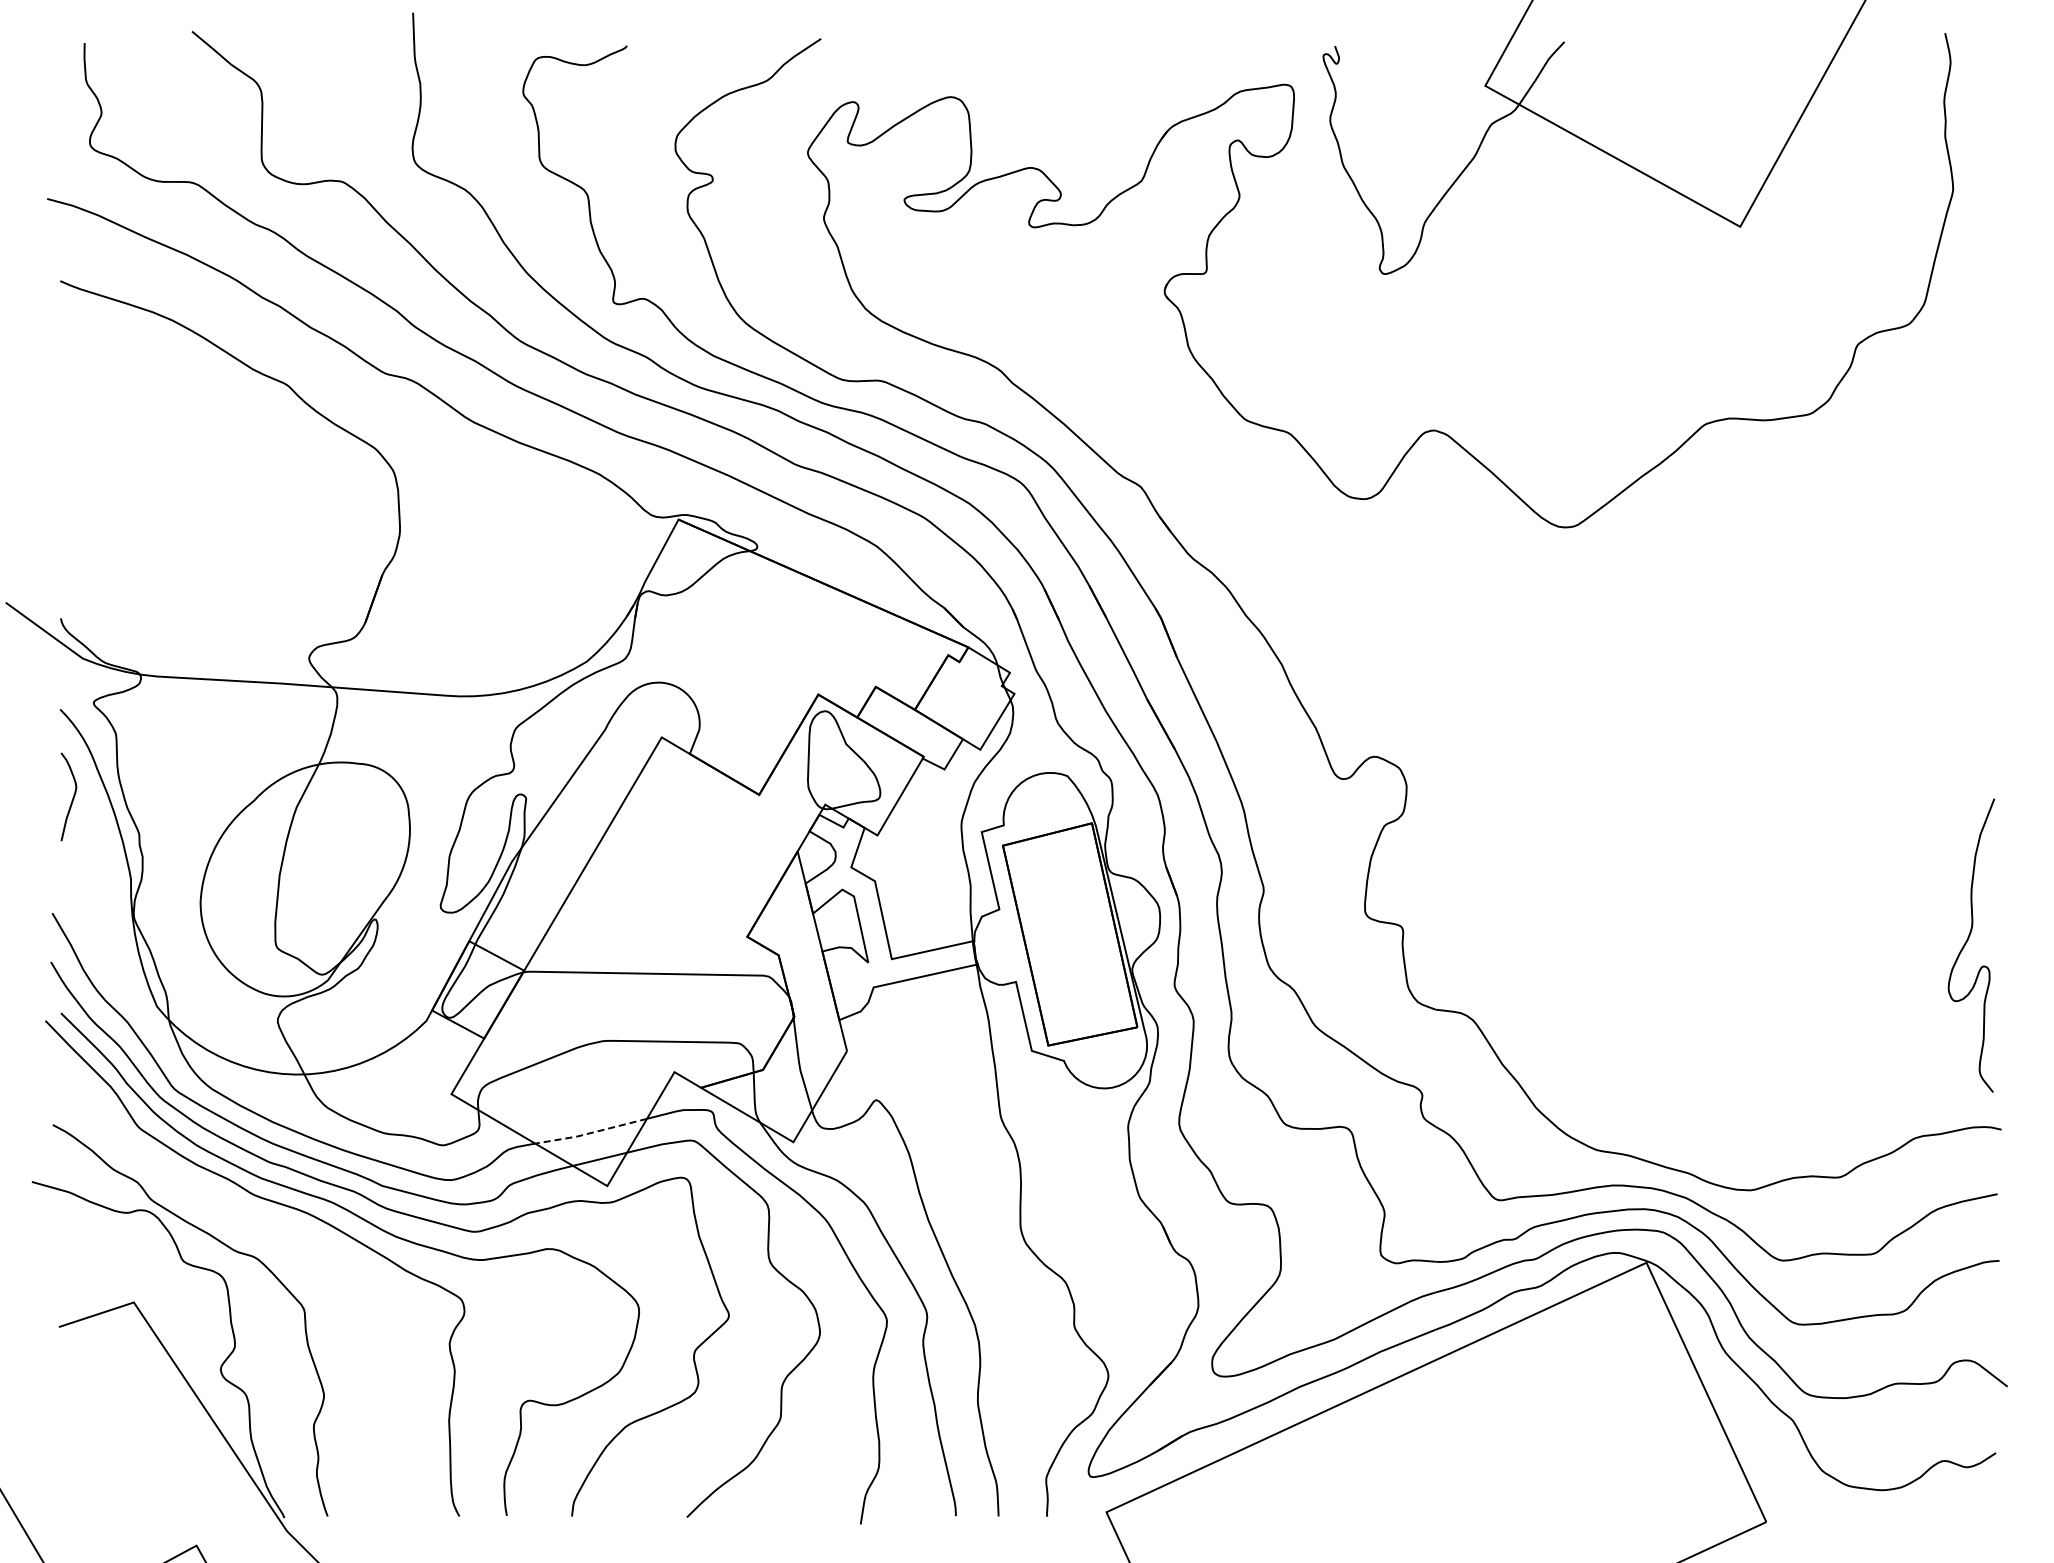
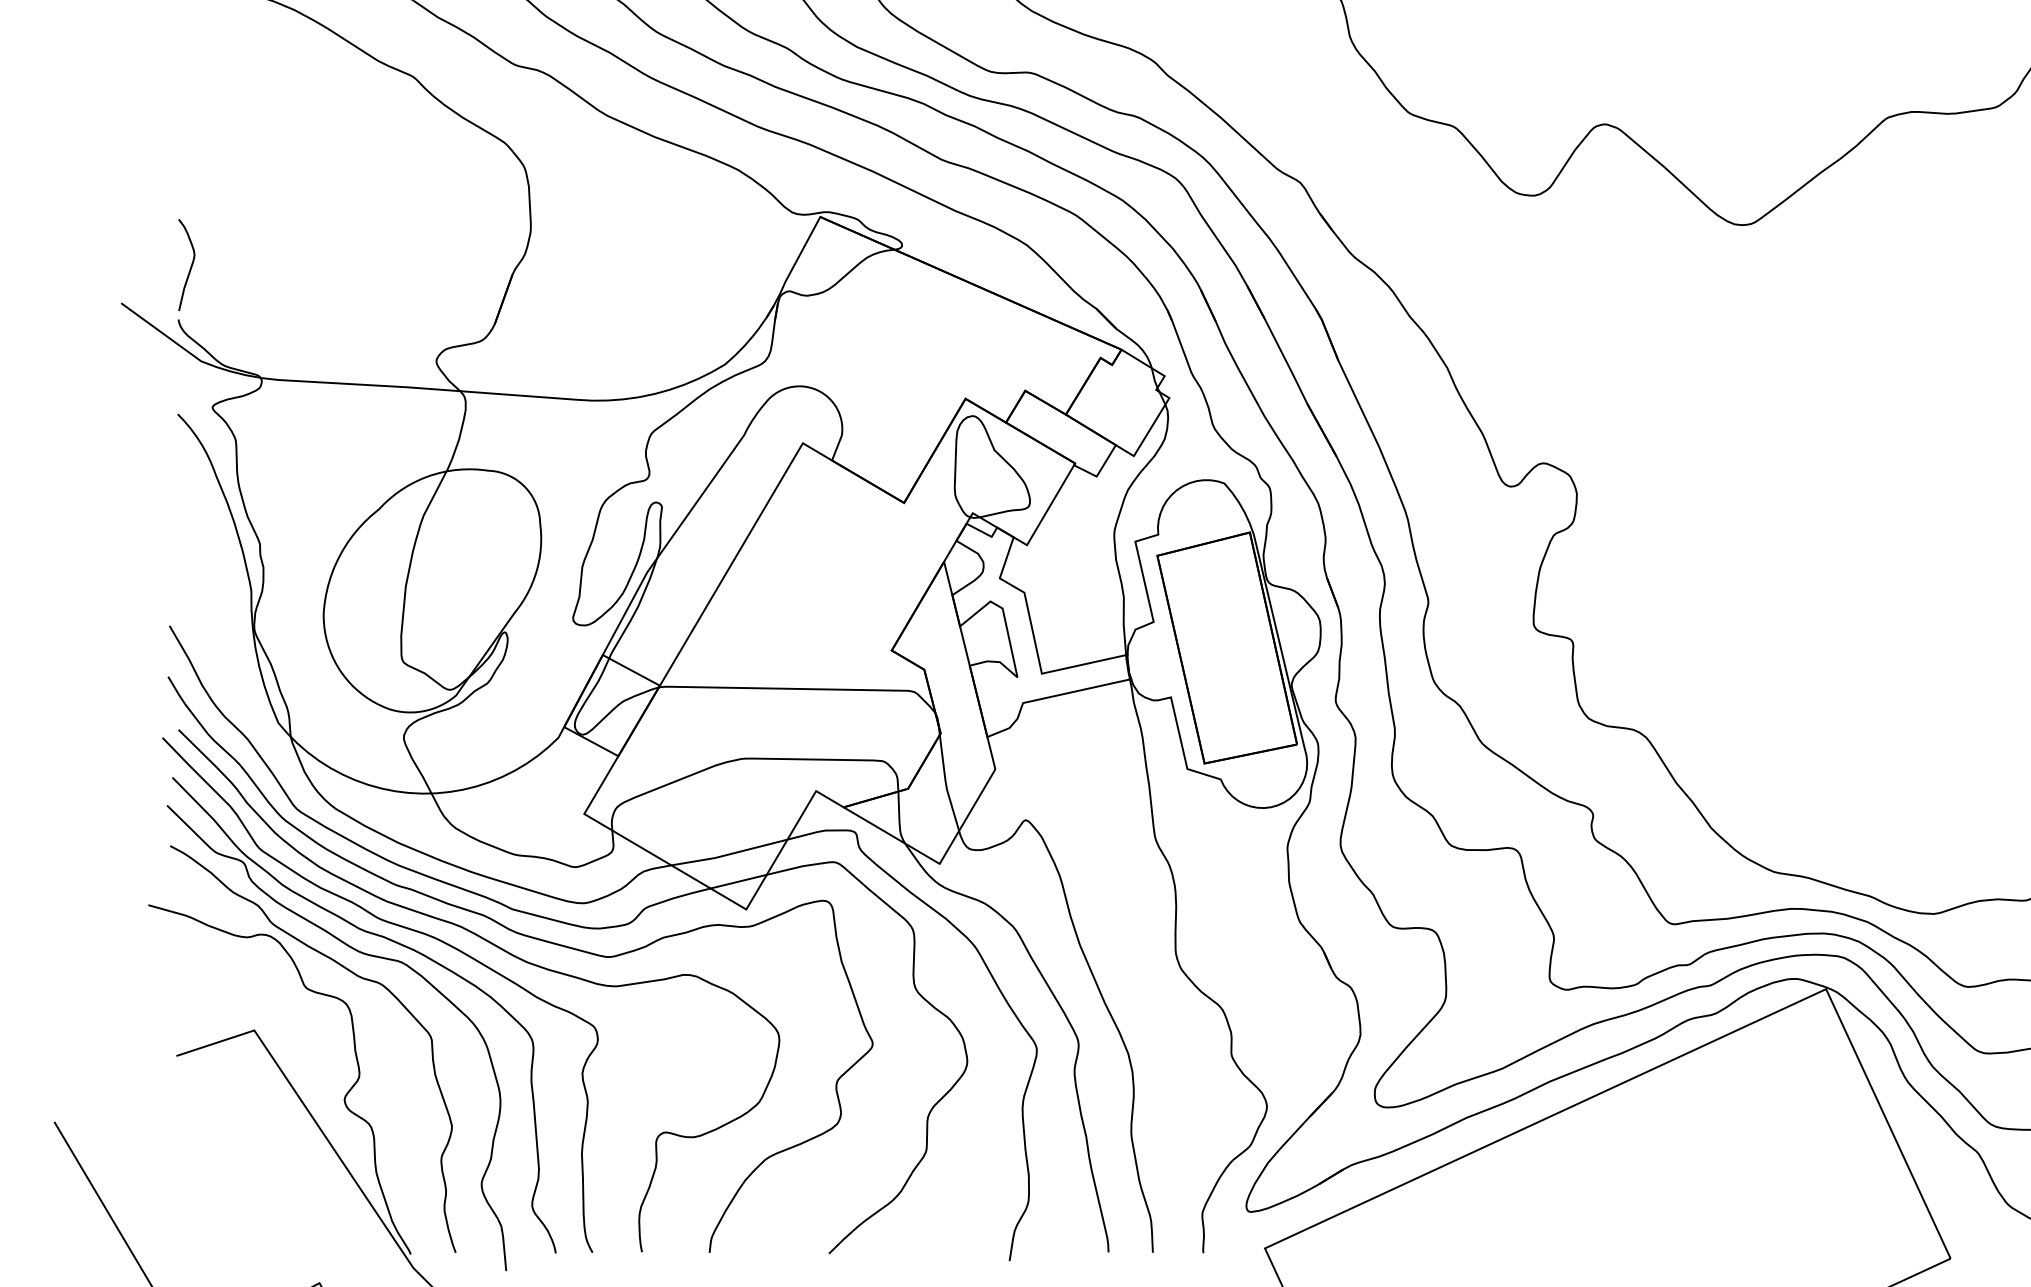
curve: (72, 797) -> (190, 265), moved
line: (590, 1133) -> (728, 854), dashed -> solid
part: (250, 1232) -> (375, 957), added

